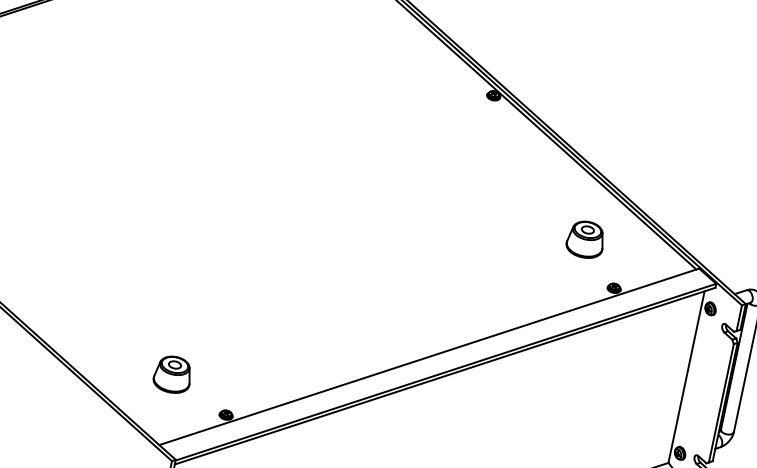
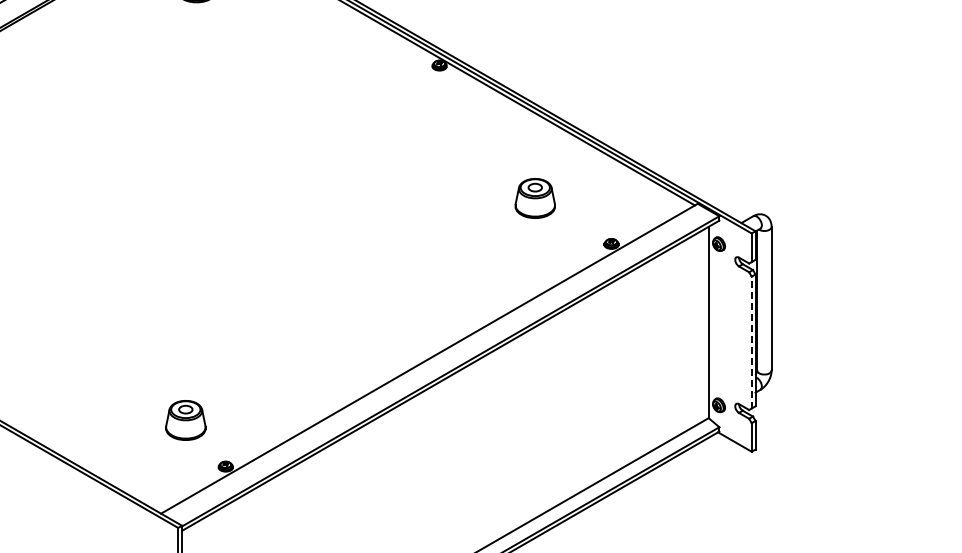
part: (585, 239) -> (534, 198), moved
part: (172, 374) -> (185, 420), moved
line: (721, 403) -> (751, 342), solid -> dashed

